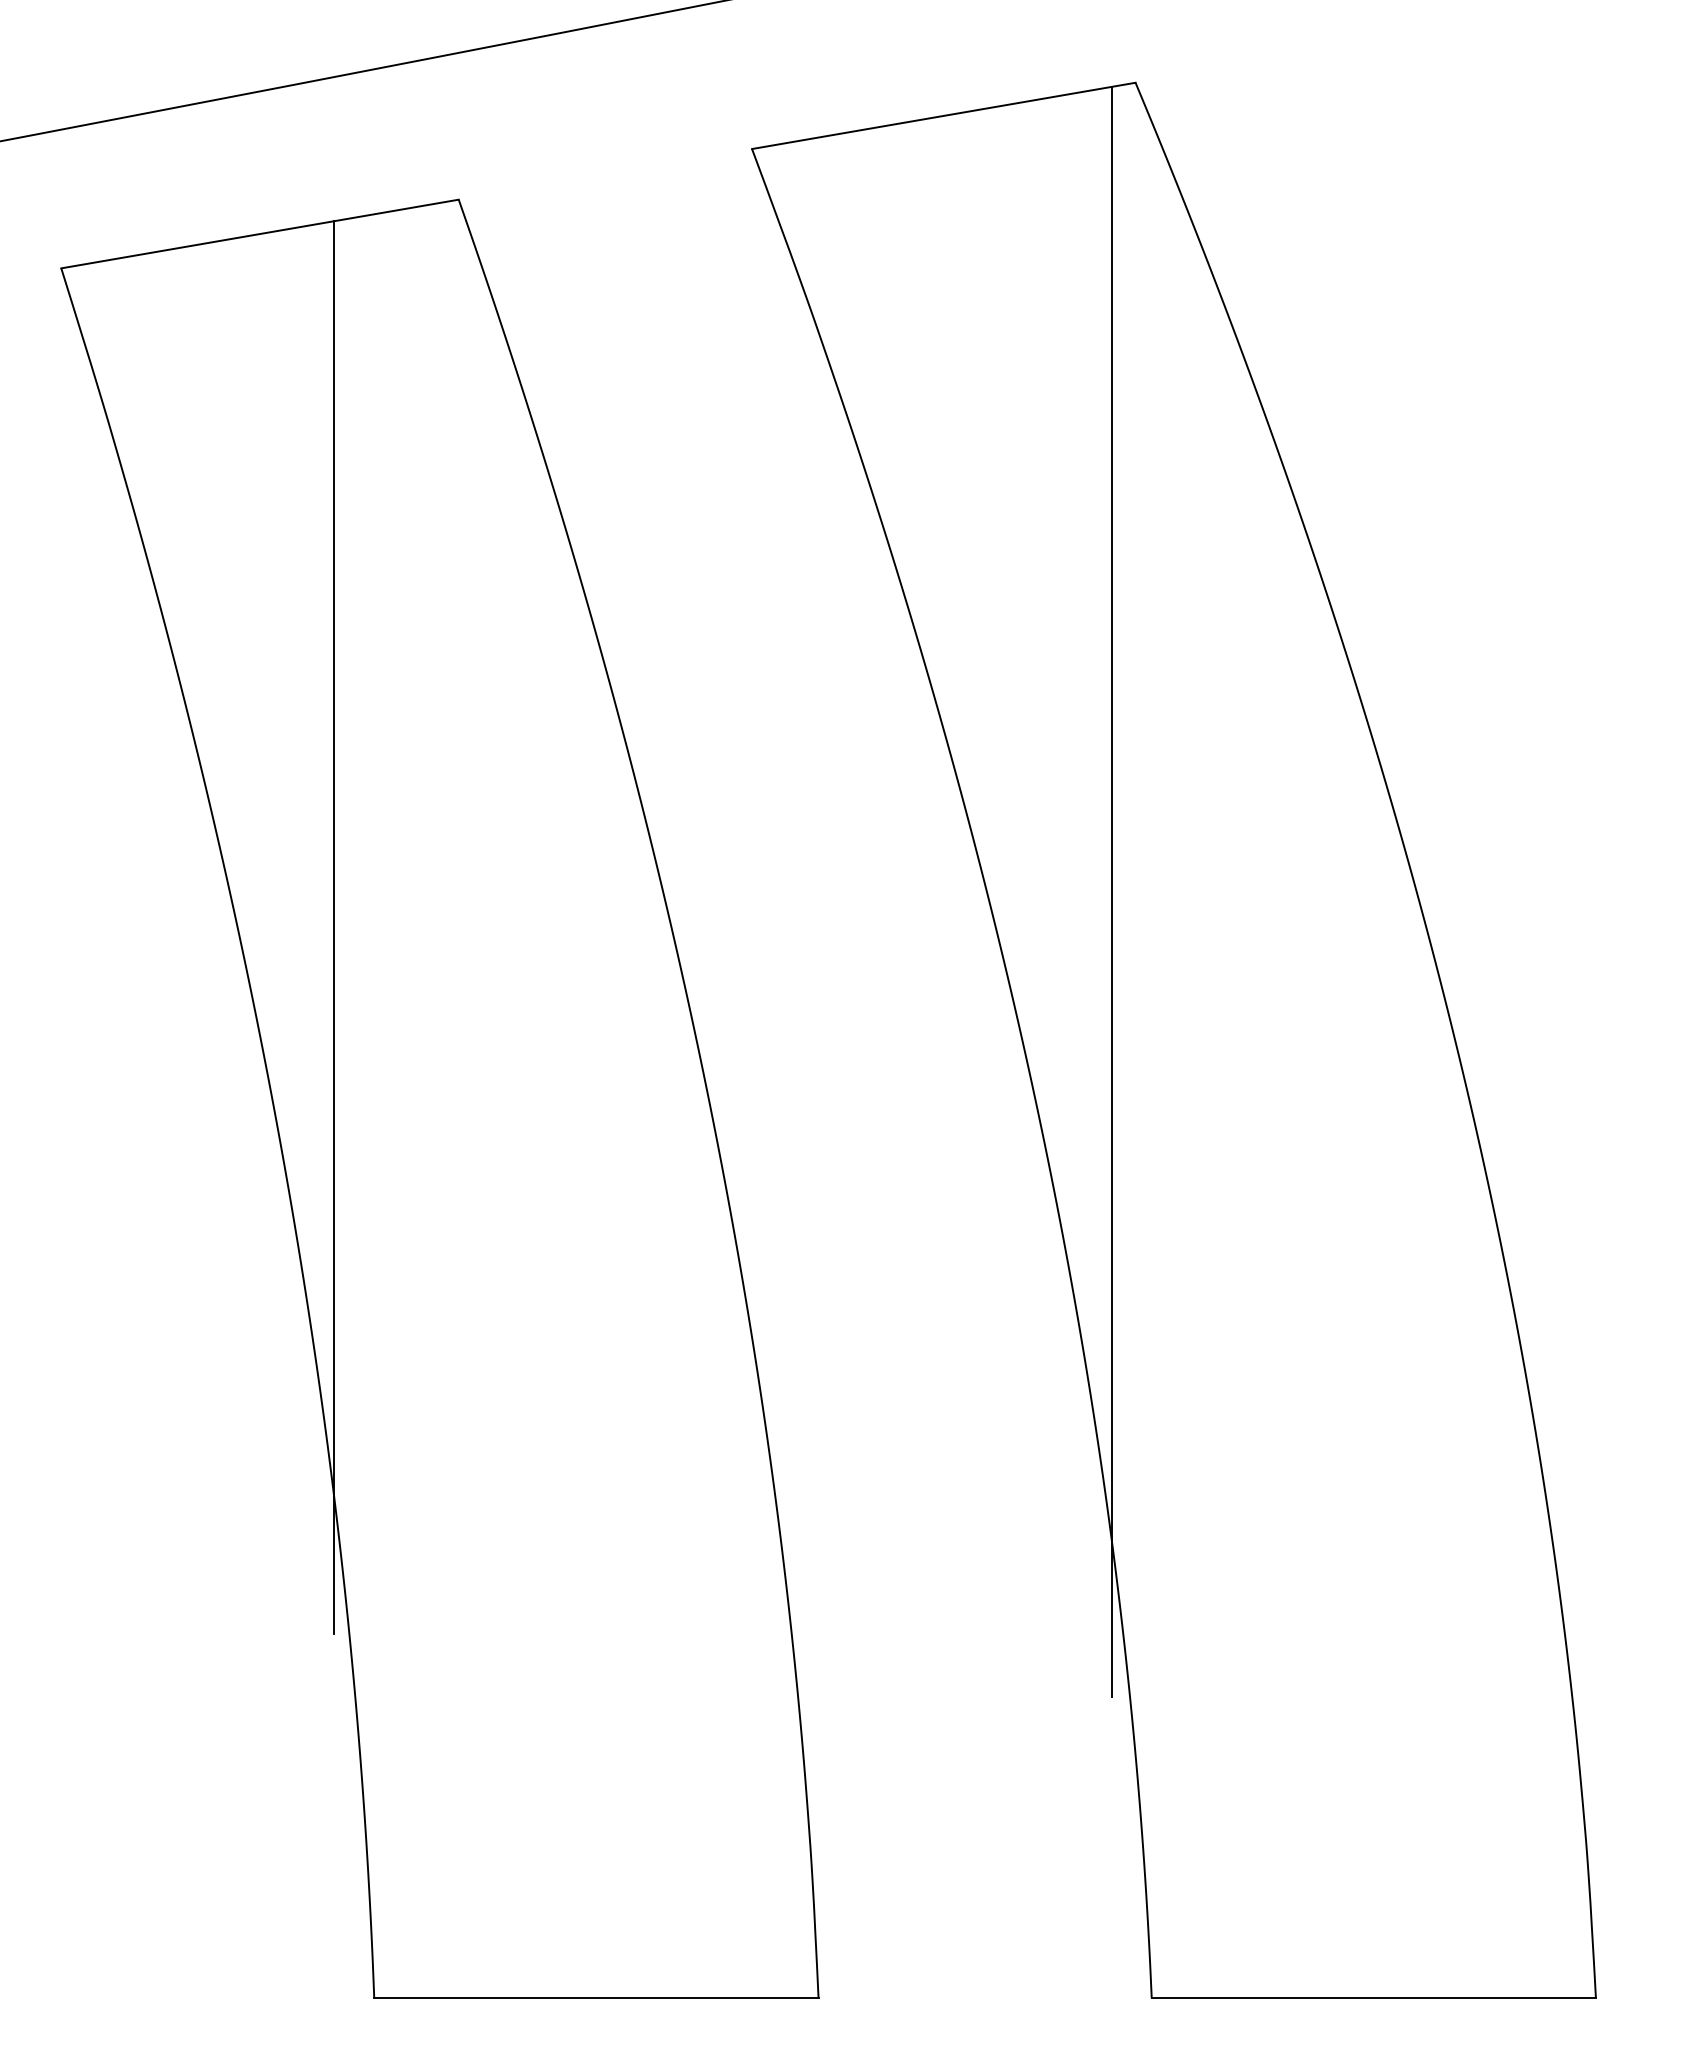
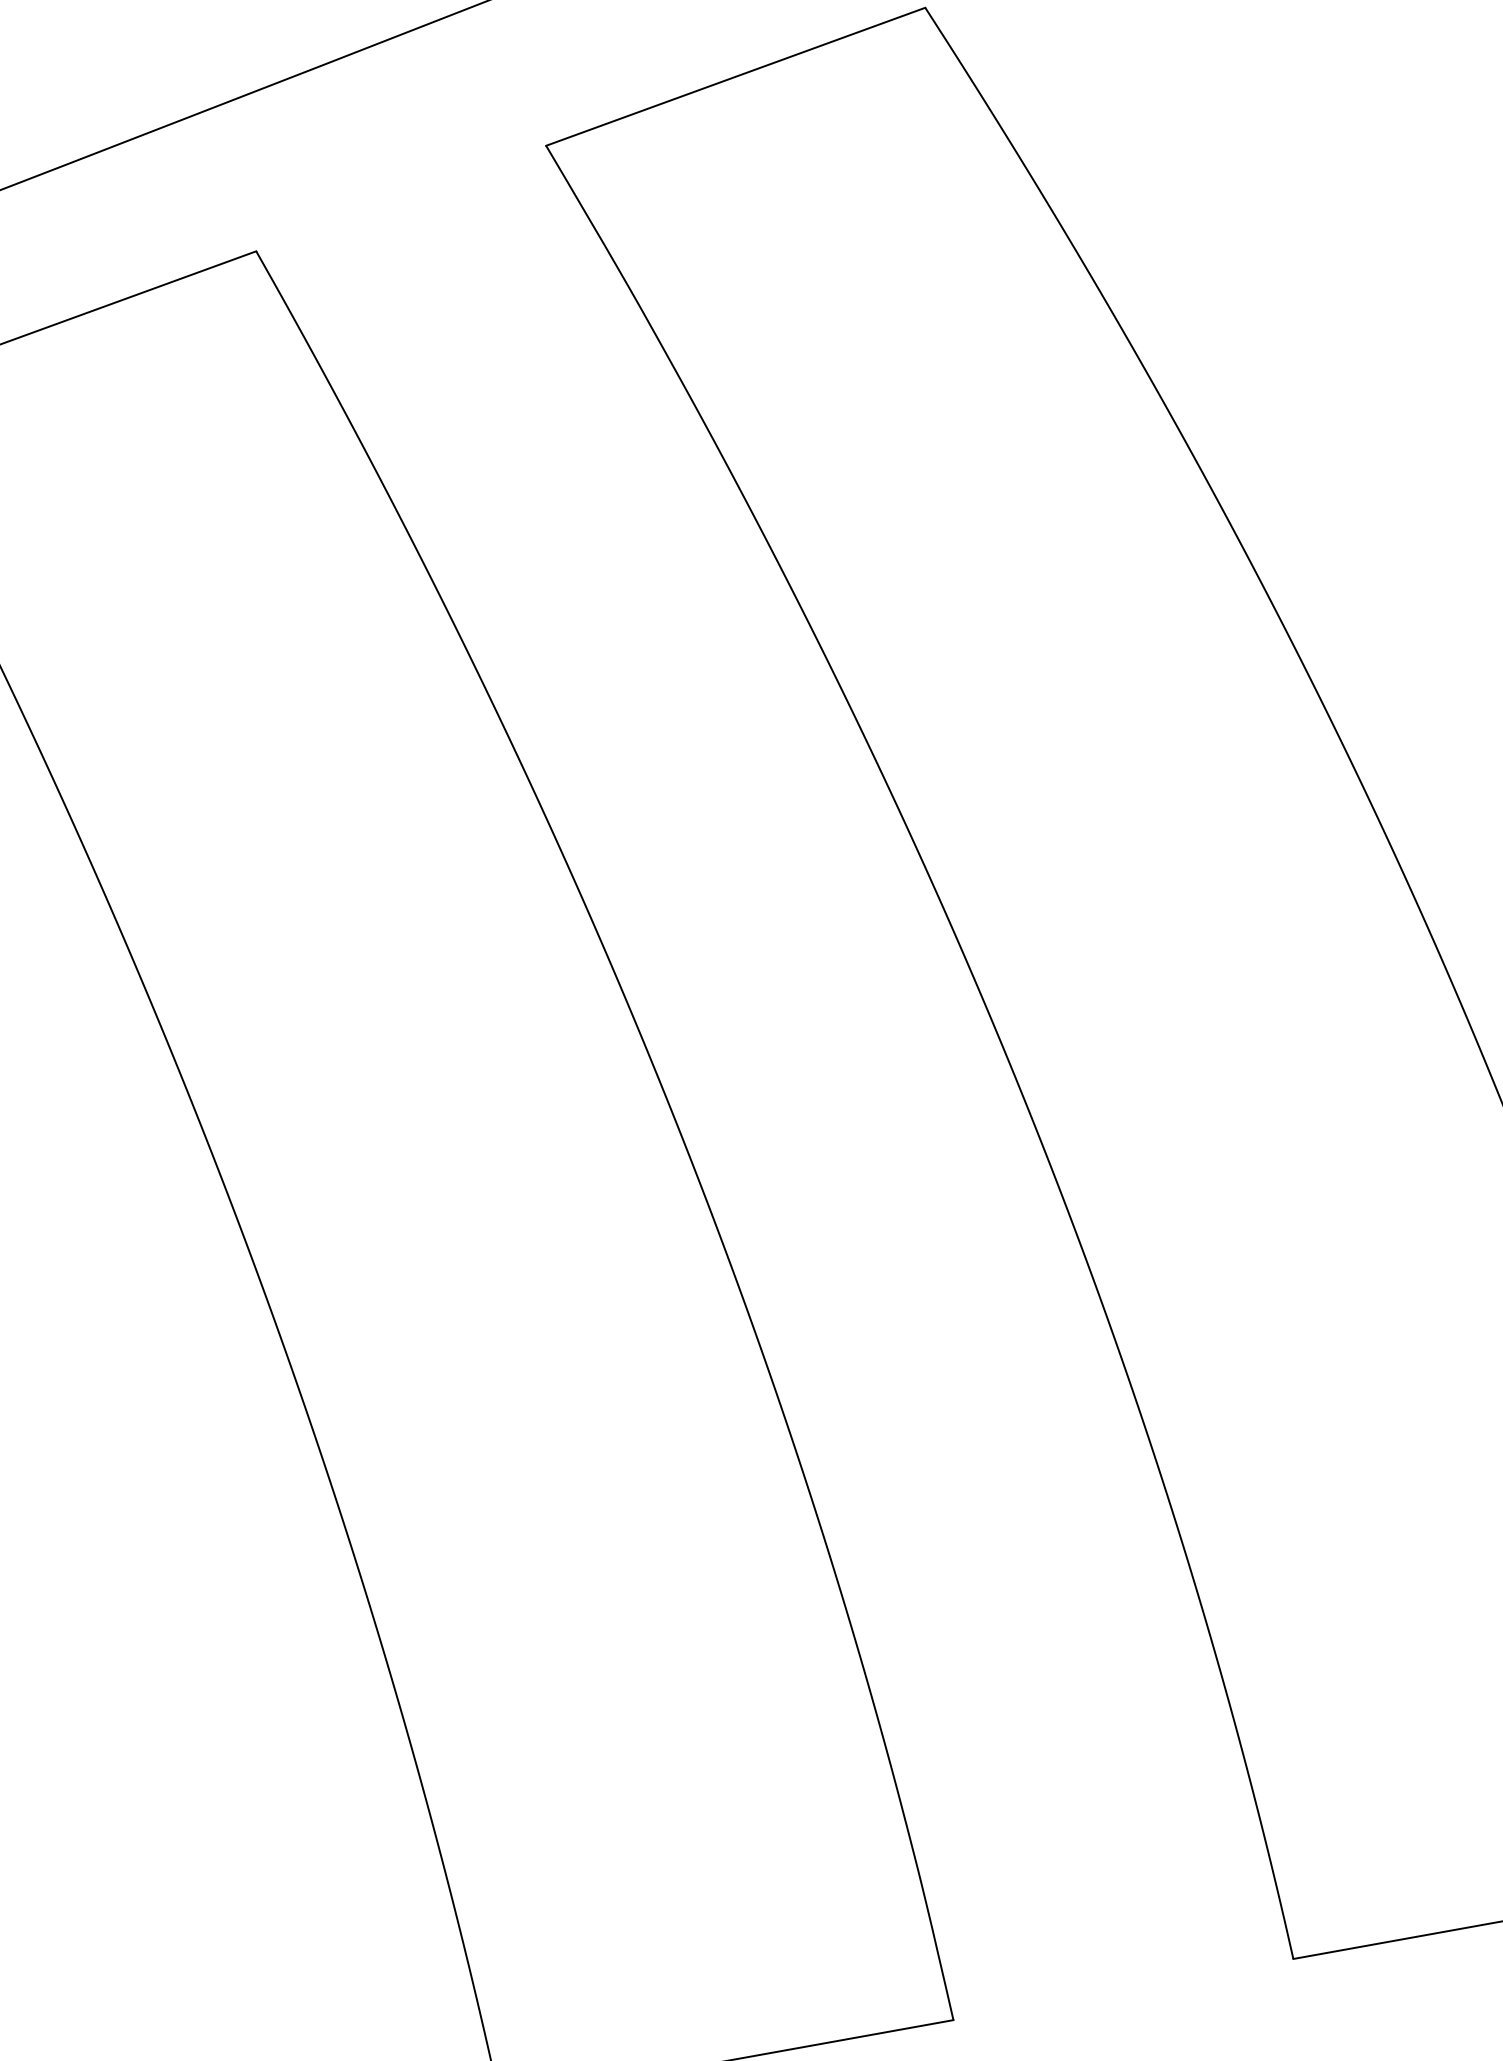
line: (1111, 891) -> (1049, 837), removed
line: (333, 927) -> (262, 1016), removed

